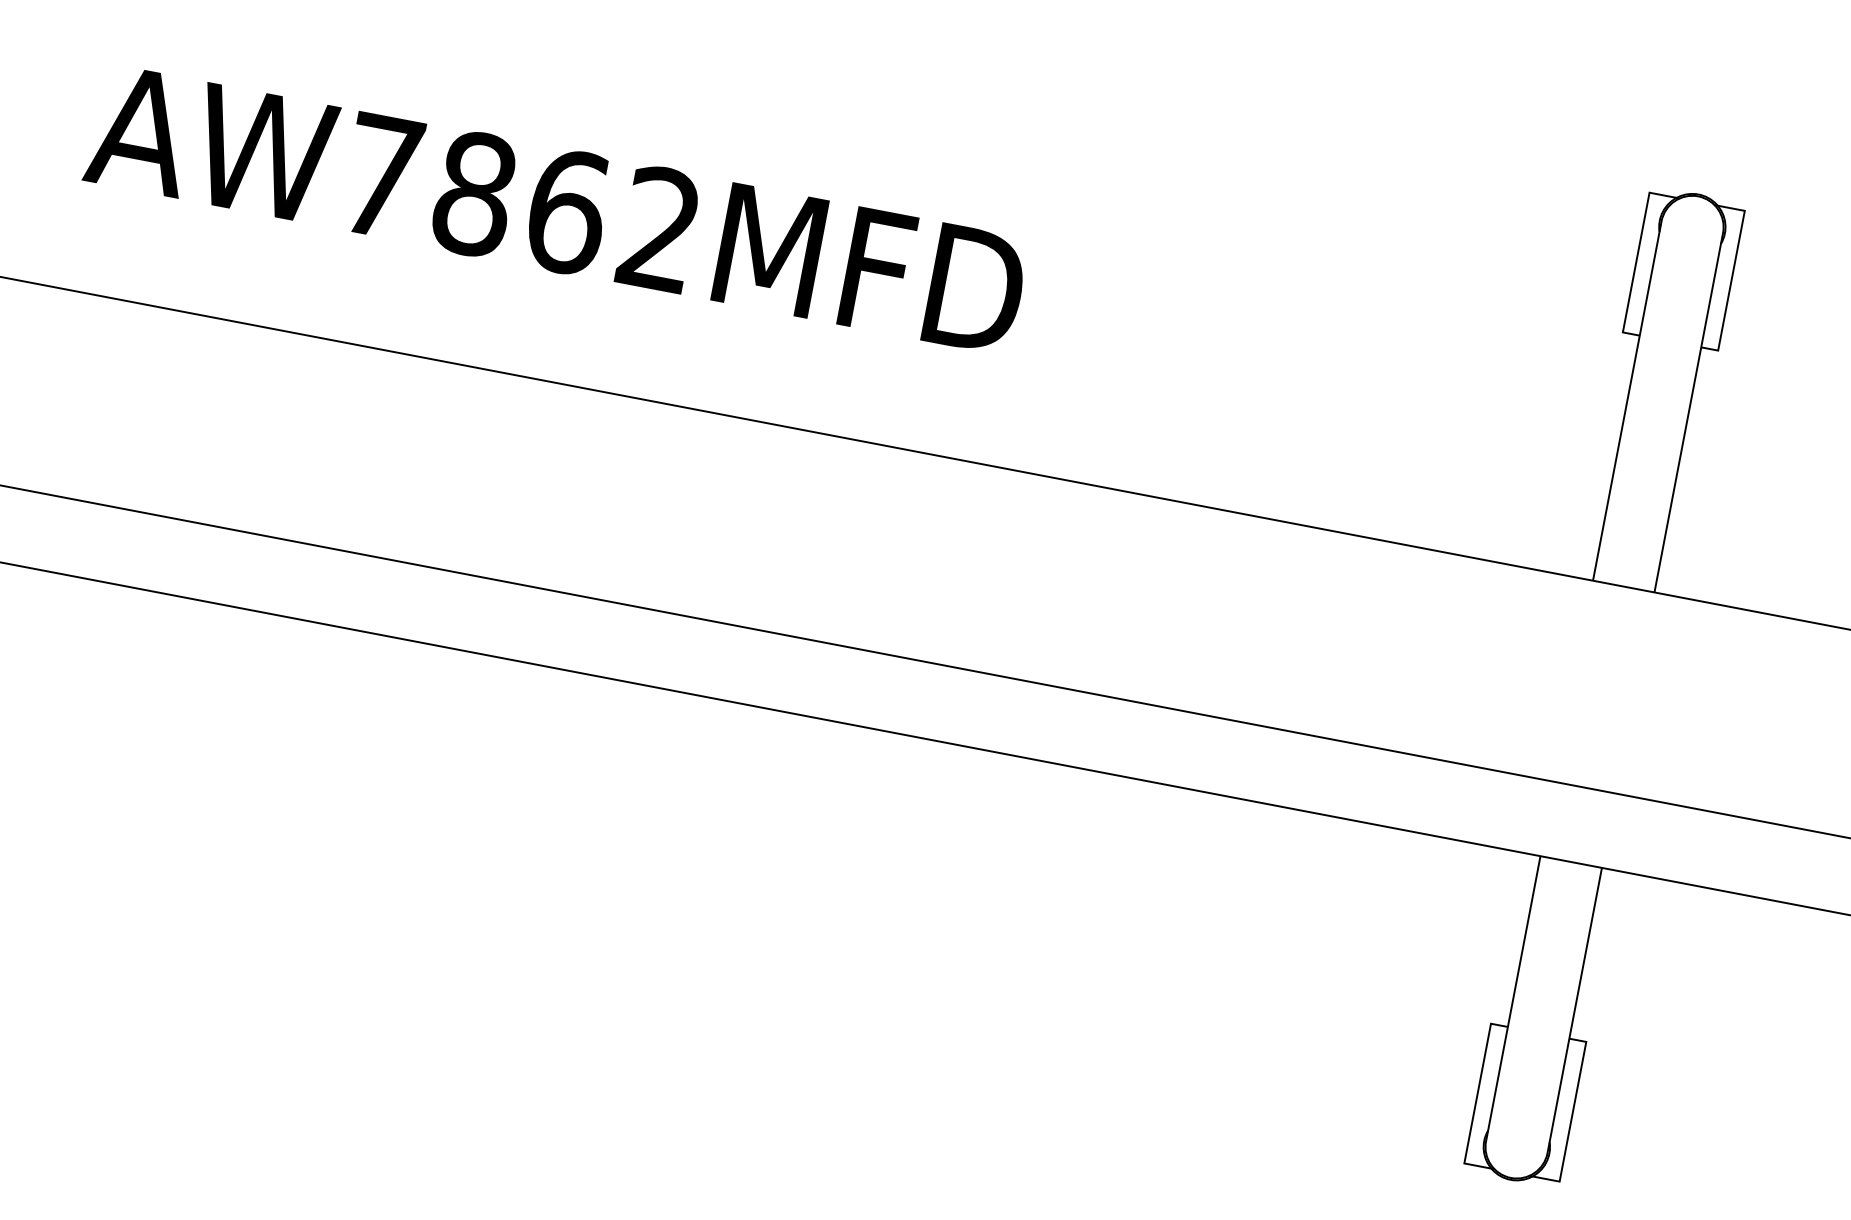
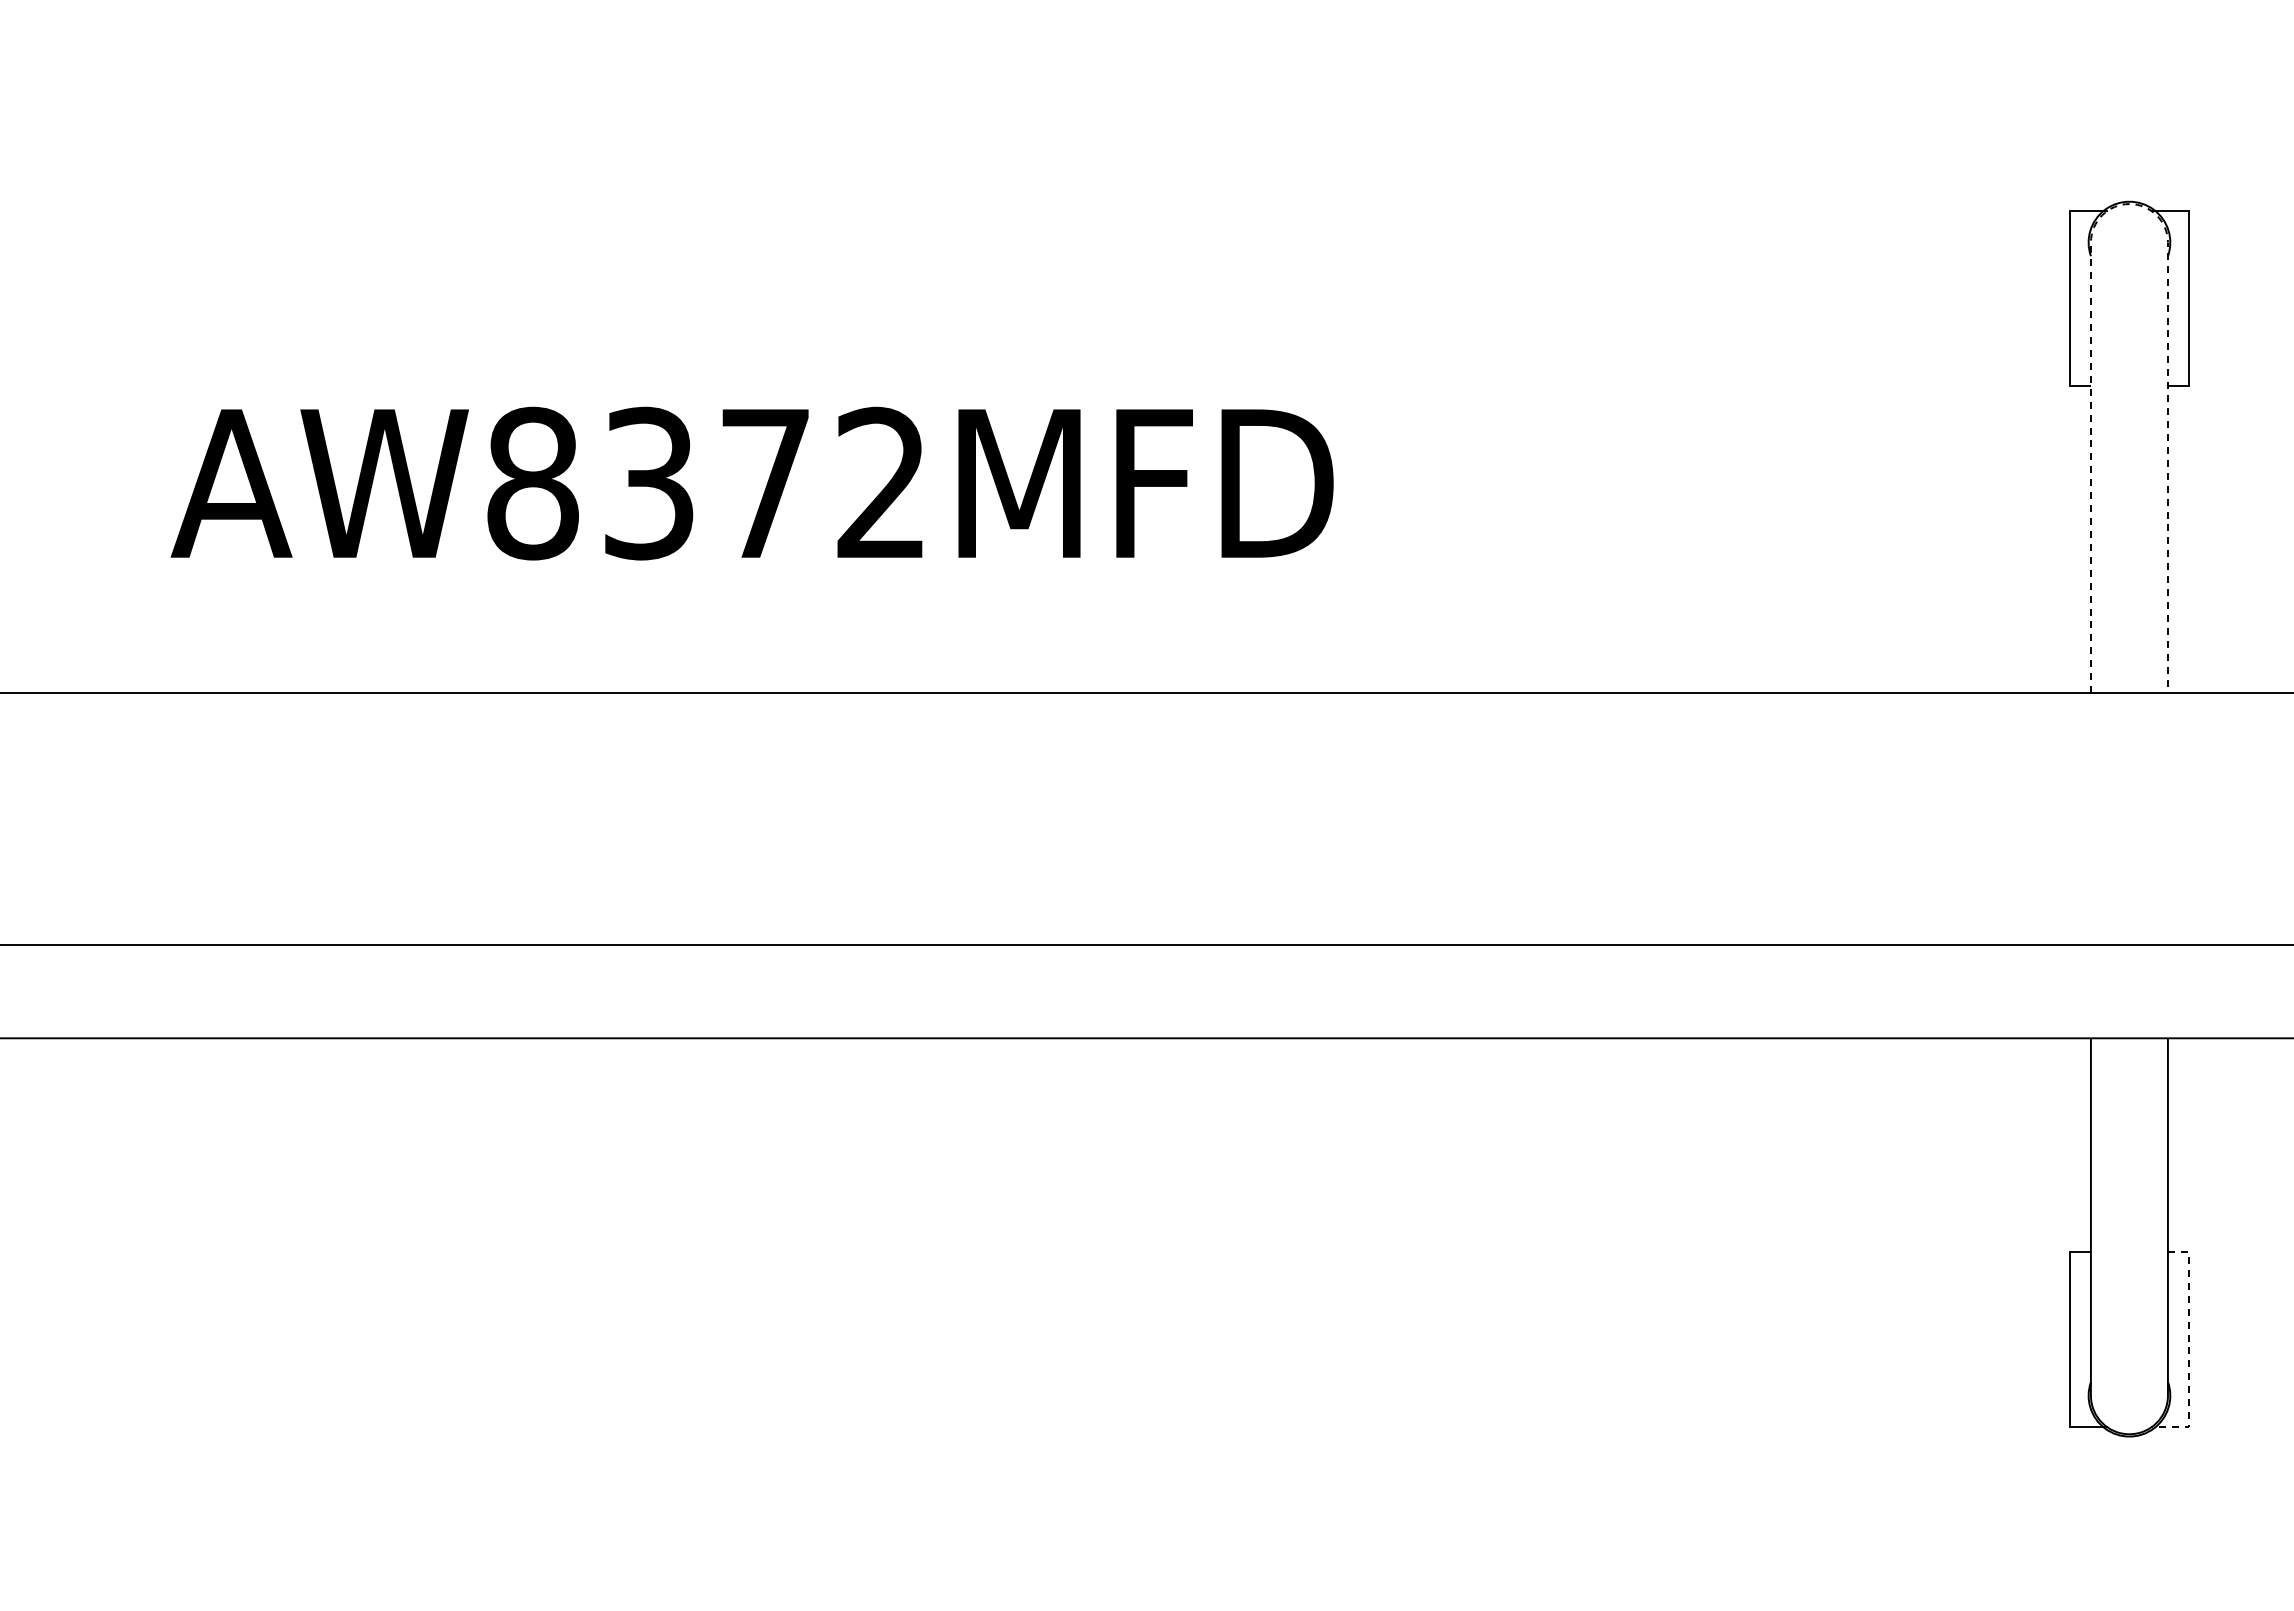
text: (474, 194) -> (649, 483), AW7862MFD -> AW8372MFD
line: (1698, 196) -> (2129, 204), solid -> dashed
line: (1572, 1117) -> (2189, 1347), solid -> dashed

